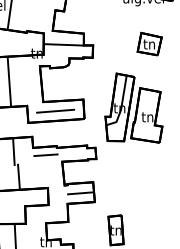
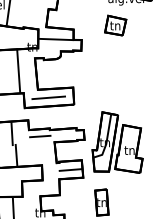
part: (149, 43) -> (115, 25), moved
line: (9, 81) -> (18, 70), moved
part: (133, 107) -> (117, 142), moved

